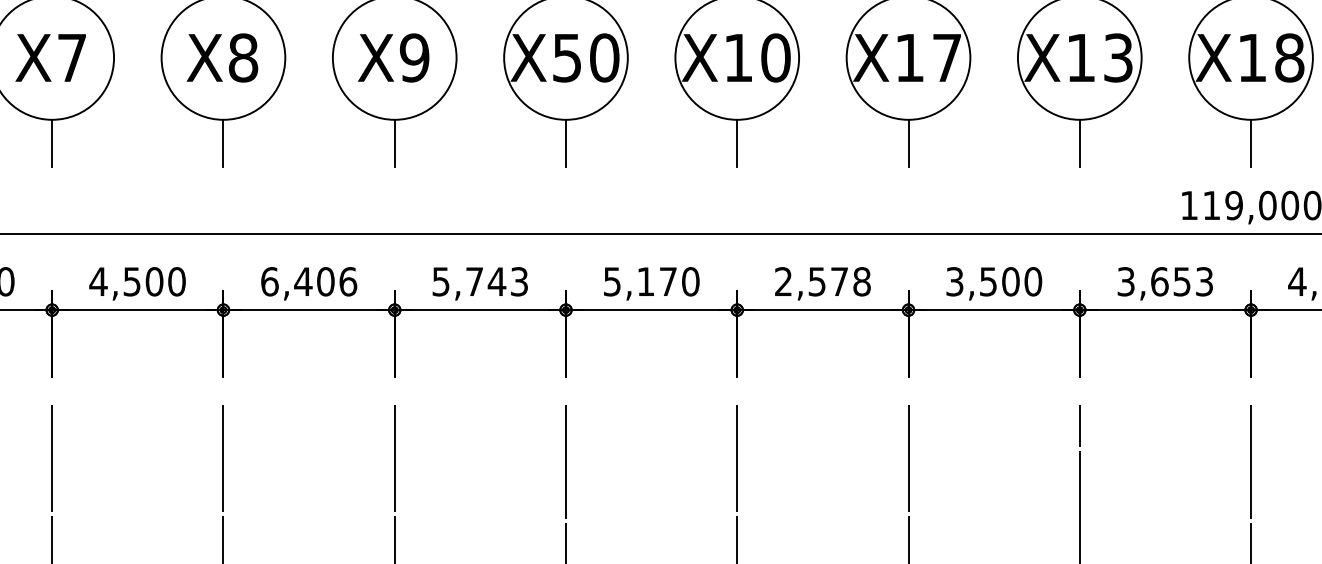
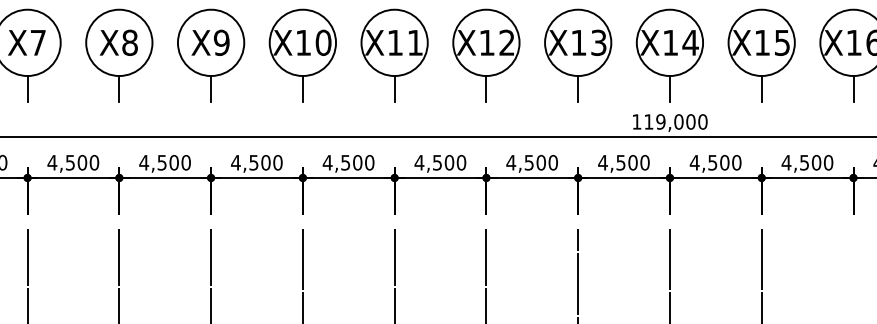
text: (567, 57) -> (303, 42), X50 -> X10
text: (776, 57) -> (415, 42), X10 -> X11
text: (946, 57) -> (506, 42), X17 -> X12
text: (1289, 57) -> (690, 42), X18 -> X14
text: (307, 281) -> (164, 162), 6,406 -> 4,500
text: (479, 281) -> (256, 162), 5,743 -> 4,500
text: (639, 281) -> (342, 162), 5,170 -> 4,500
text: (822, 281) -> (440, 162), 2,578 -> 4,500
text: (955, 281) -> (511, 162), 3,500 -> 4,500
text: (1164, 281) -> (623, 162), 3,653 -> 4,500

